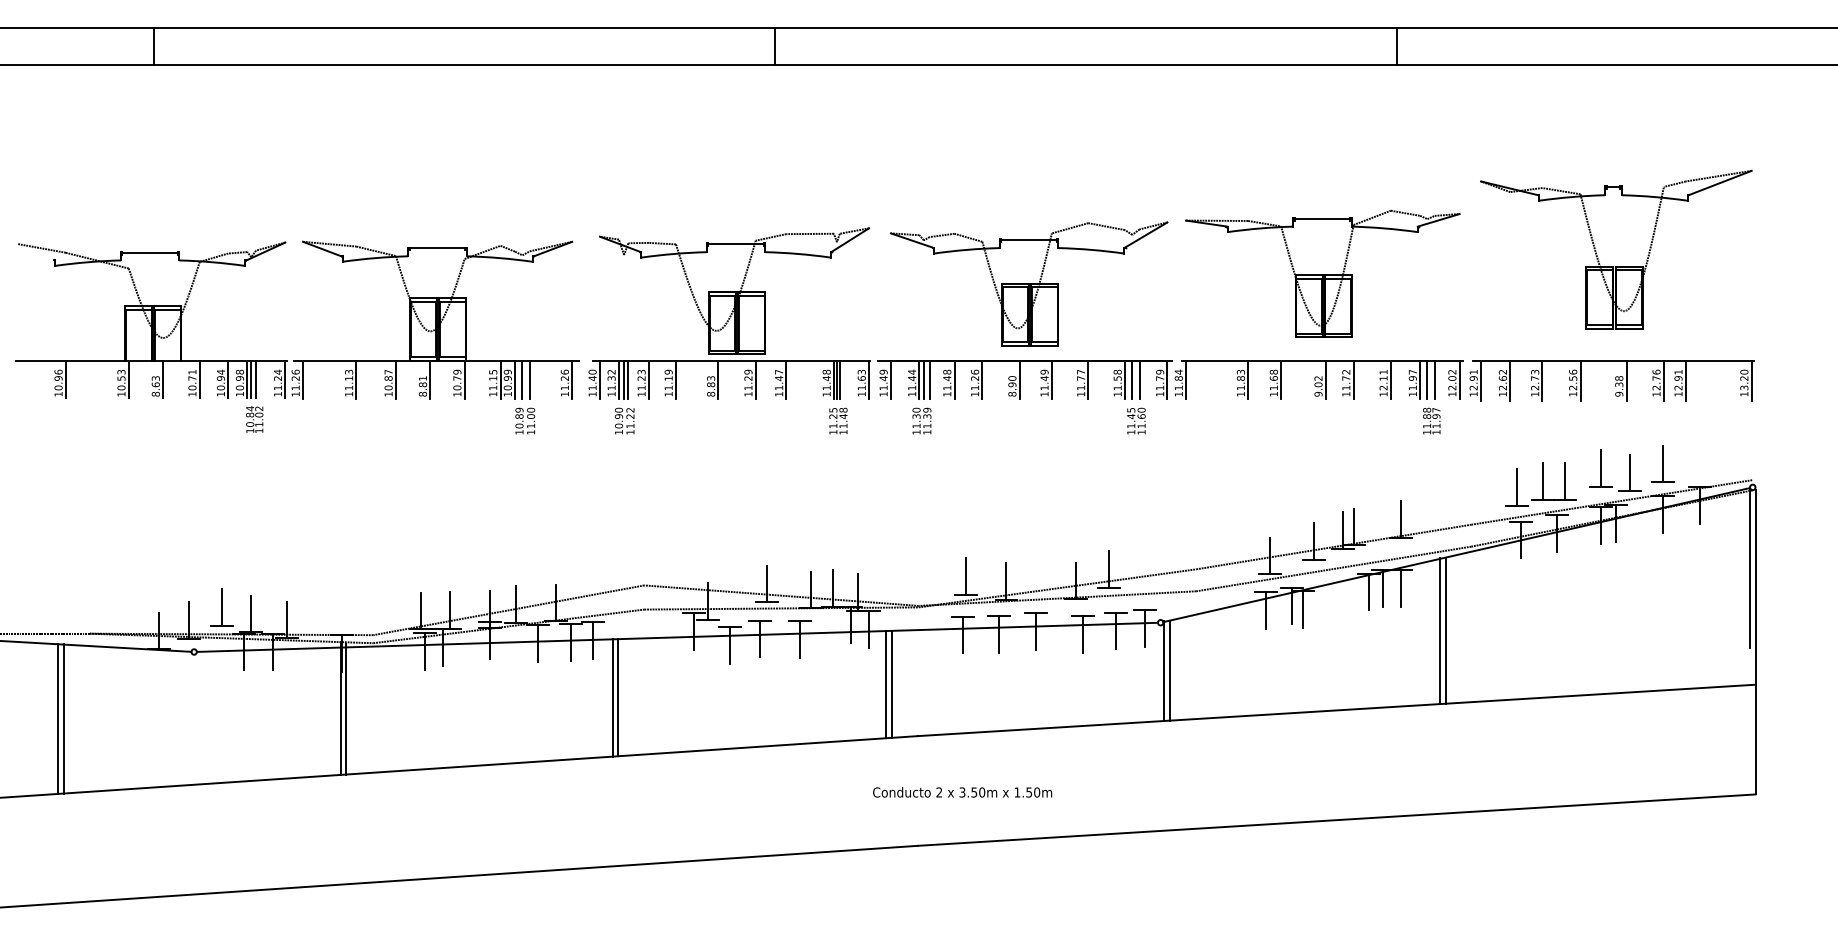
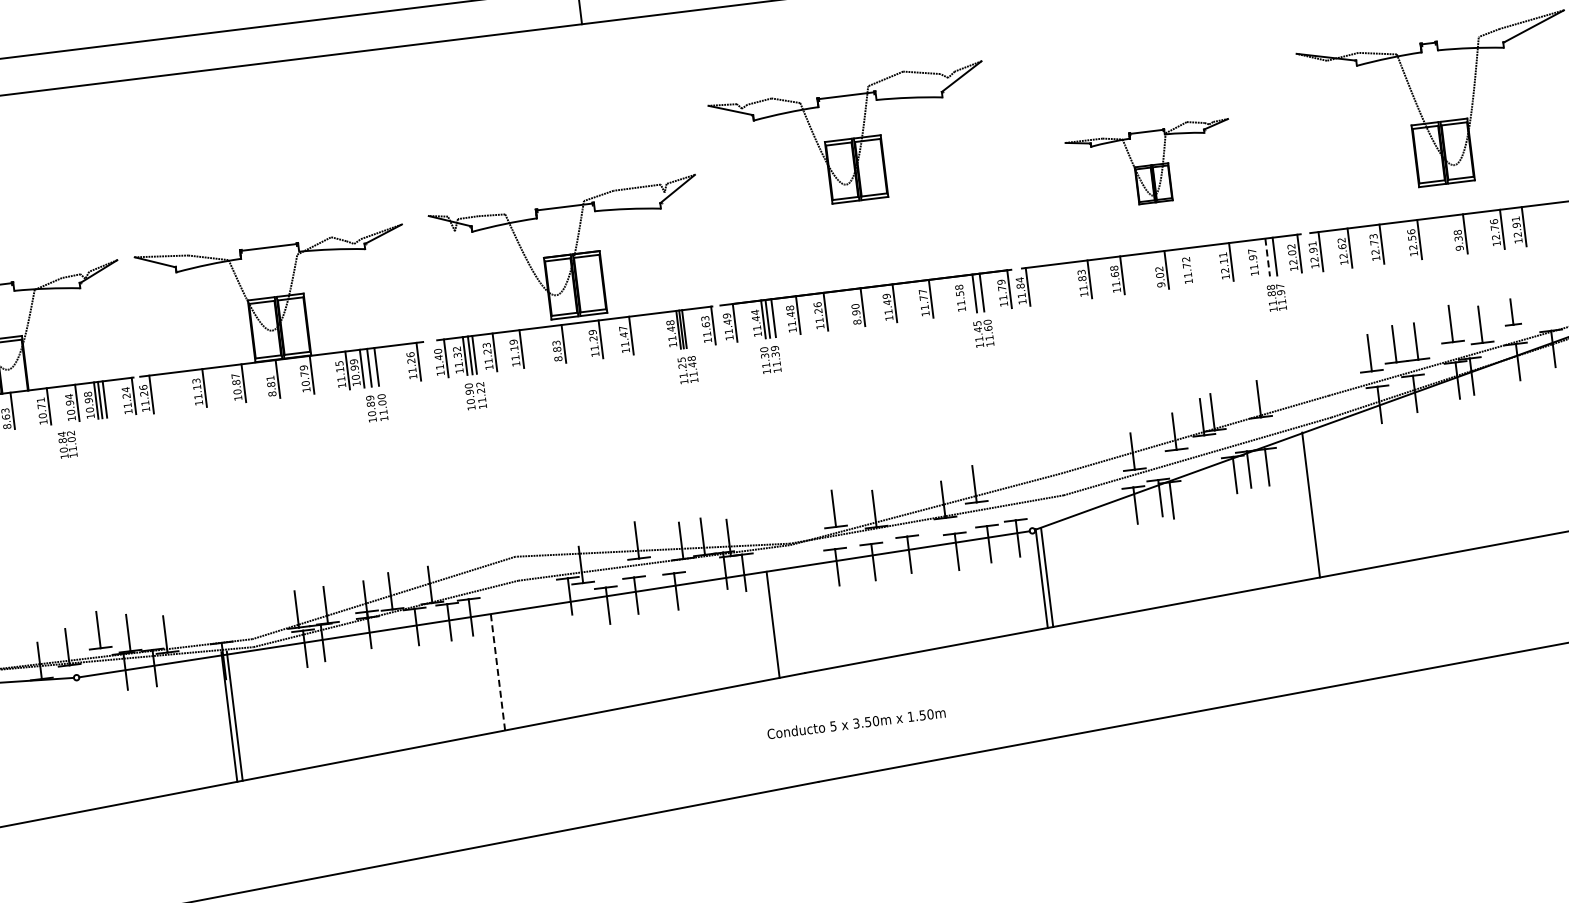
part: (1322, 273) -> (1150, 164), size x0.6
part: (1029, 283) -> (852, 138), moved
line: (1125, 380) -> (968, 294), removed
line: (1353, 380) -> (1194, 266), removed
line: (1420, 380) -> (1260, 258), removed
line: (1427, 380) -> (1267, 257), solid -> dashed
text: (254, 419) -> (67, 444), moved
part: (1662, 463) -> (1511, 311), size x0.7
line: (1445, 630) -> (1316, 503), removed
line: (886, 684) -> (767, 625), removed
line: (612, 697) -> (497, 671), solid -> dashed
line: (618, 697) -> (503, 671), removed
text: (939, 792) -> (833, 726), 2 -> 5

